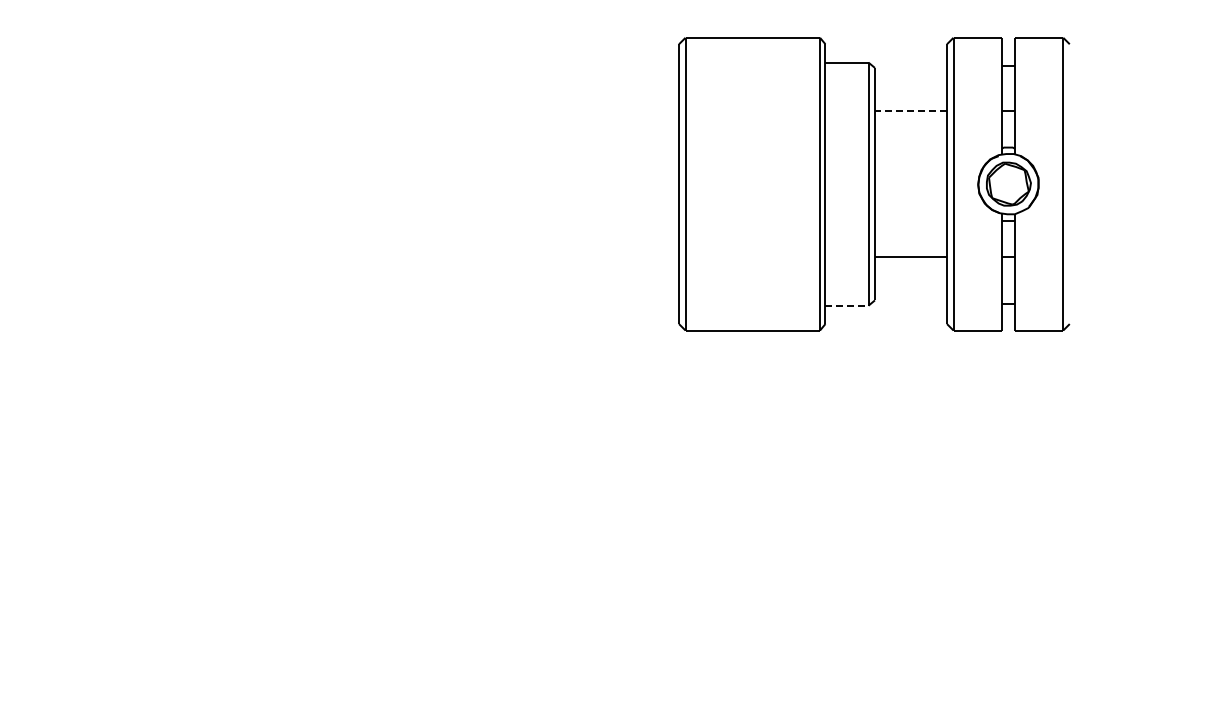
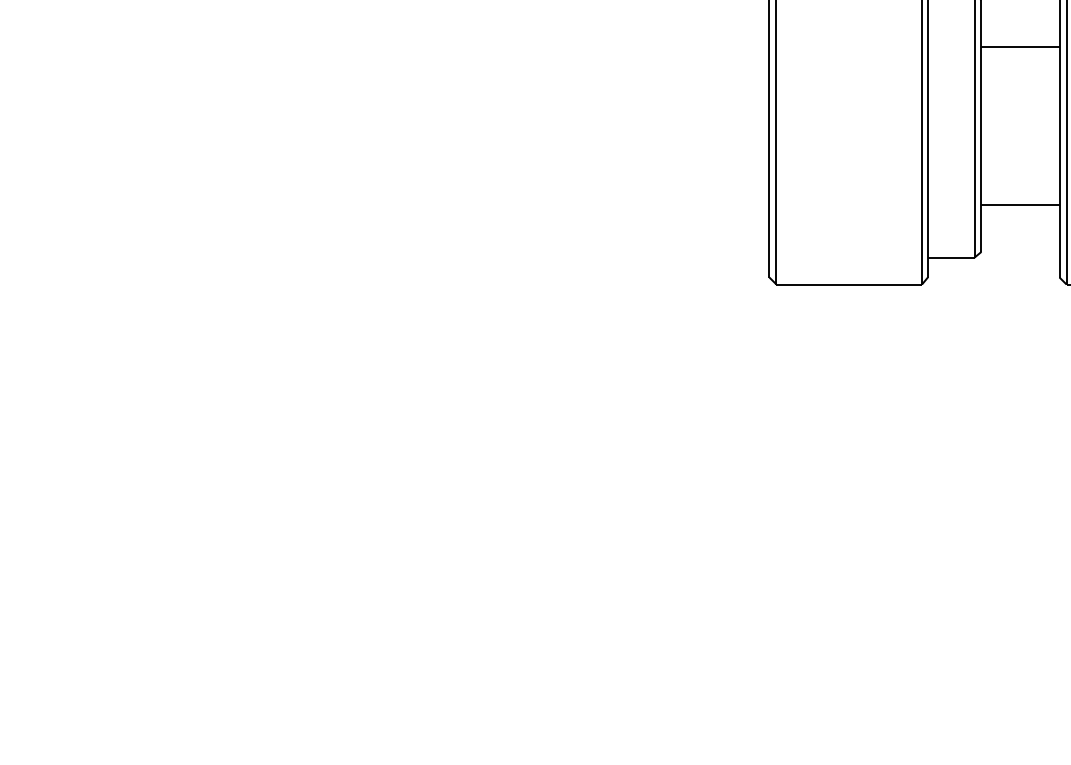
line: (910, 110) -> (1019, 46), dashed -> solid
line: (846, 305) -> (950, 257), dashed -> solid

